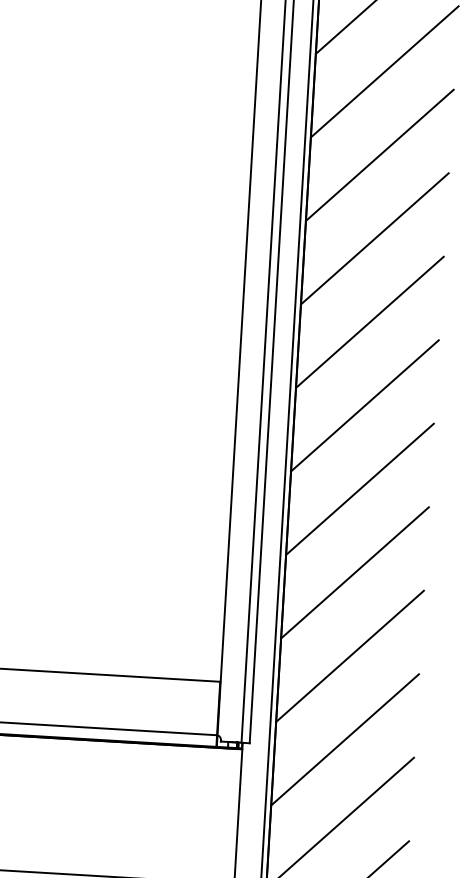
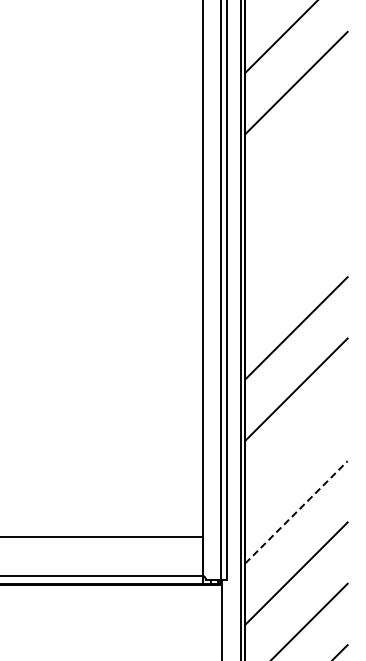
line: (379, 155) -> (296, 144), removed
line: (374, 238) -> (296, 205), removed
line: (369, 321) -> (296, 266), removed
line: (355, 572) -> (296, 450), removed
line: (350, 655) -> (296, 511), solid -> dashed

